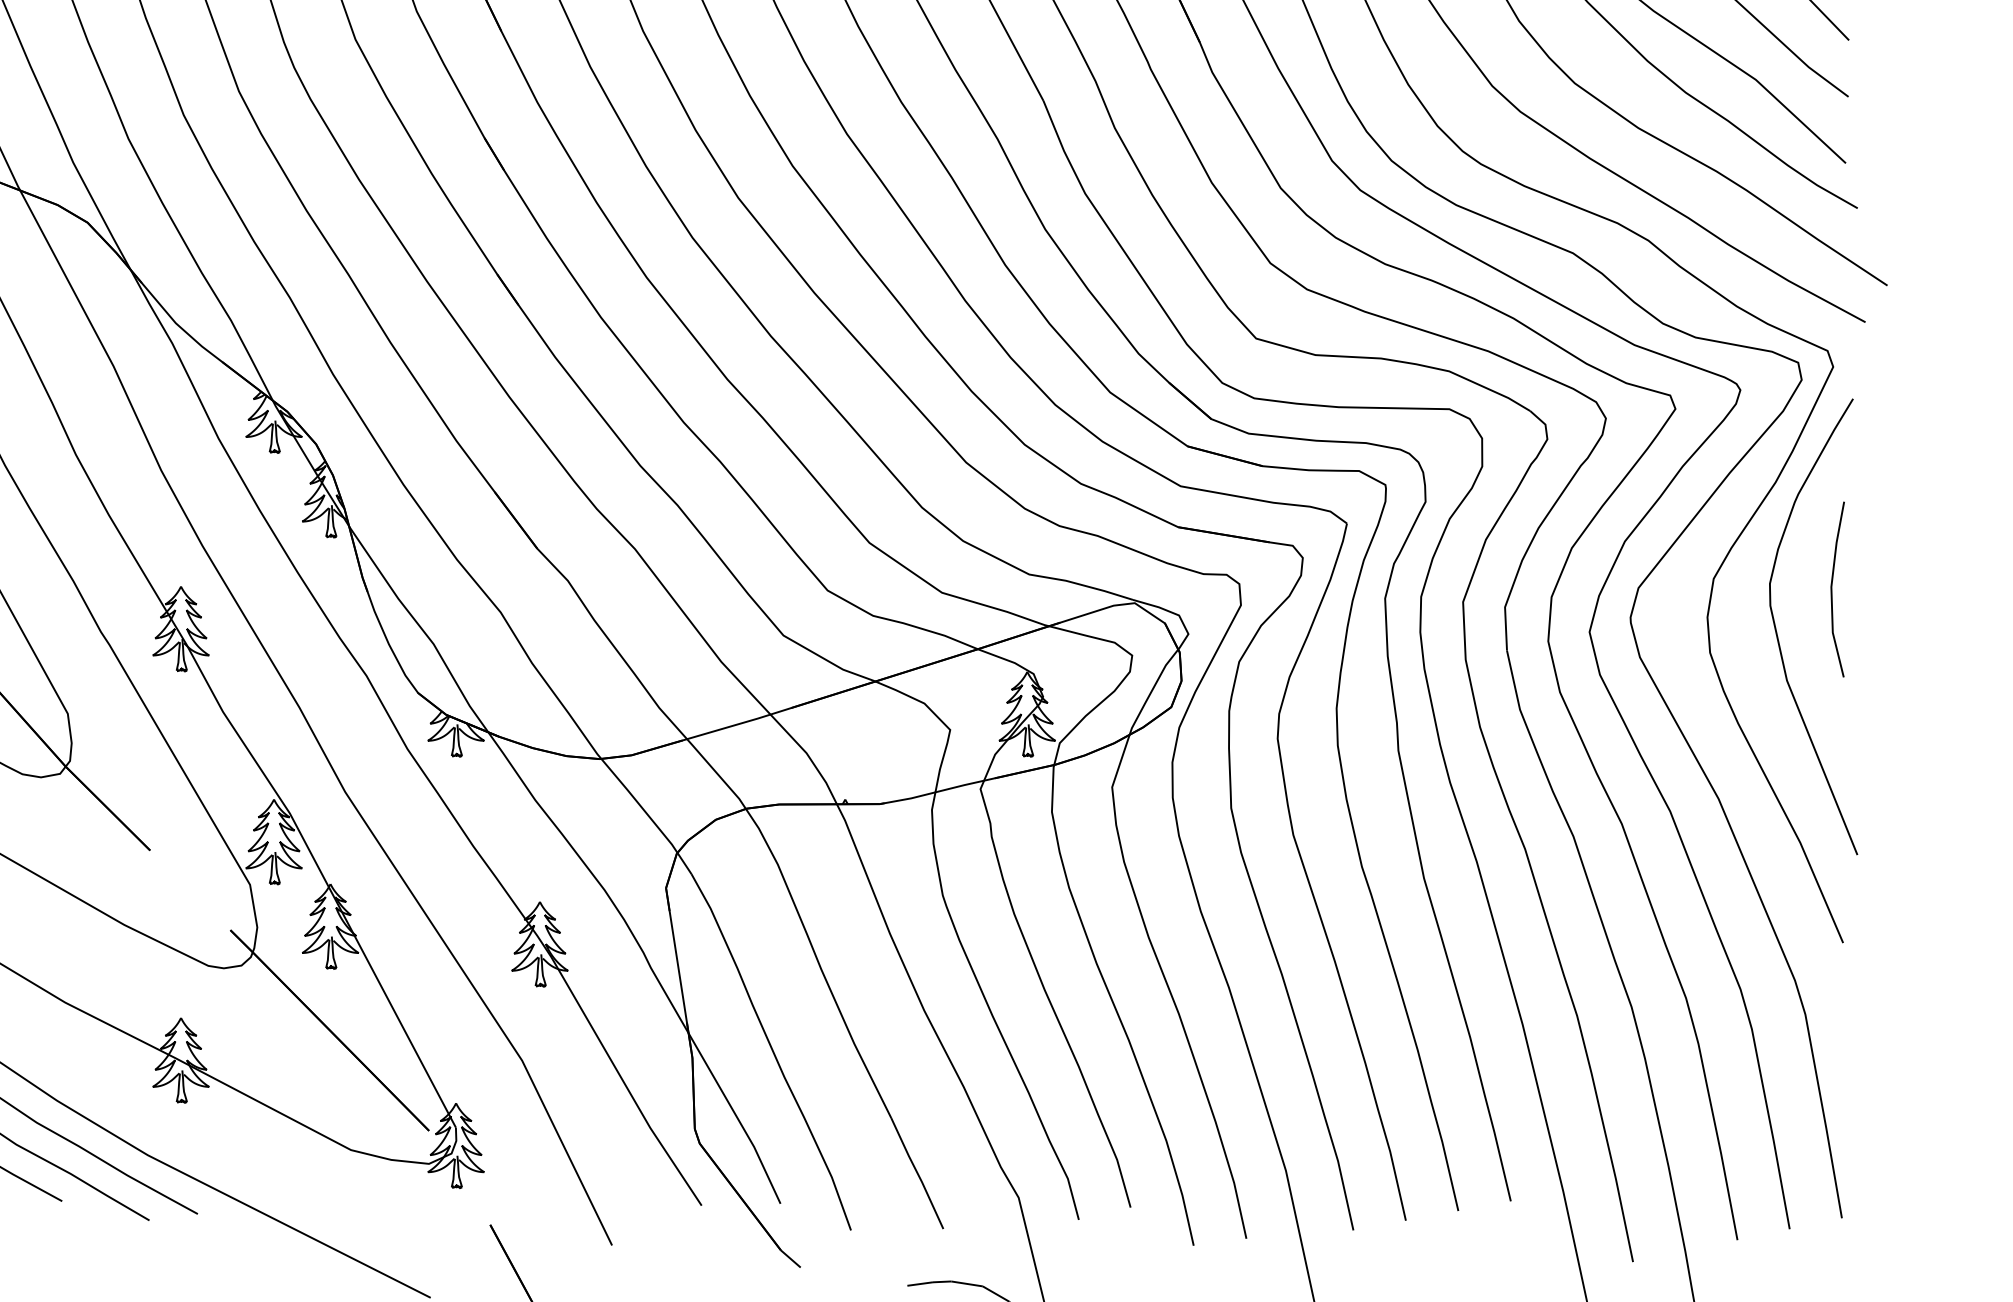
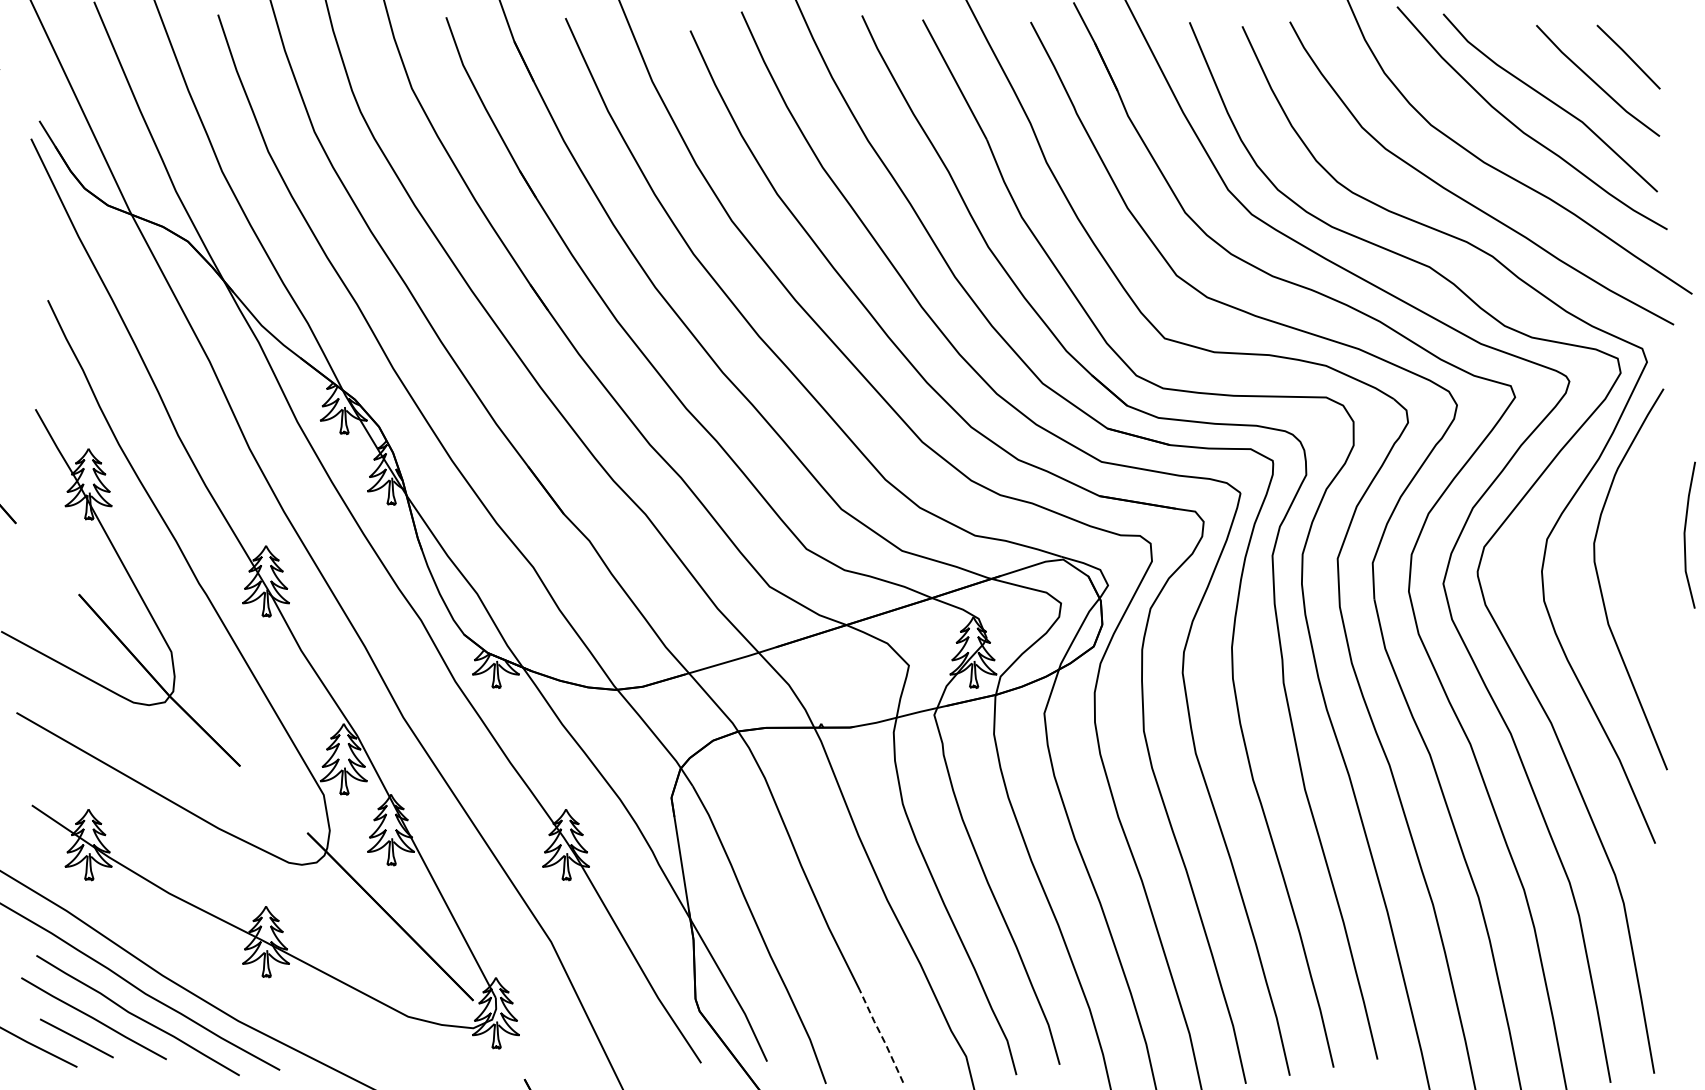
line: (1832, 588) -> (1685, 534), moved
line: (917, 1172) -> (881, 1035), solid -> dashed

